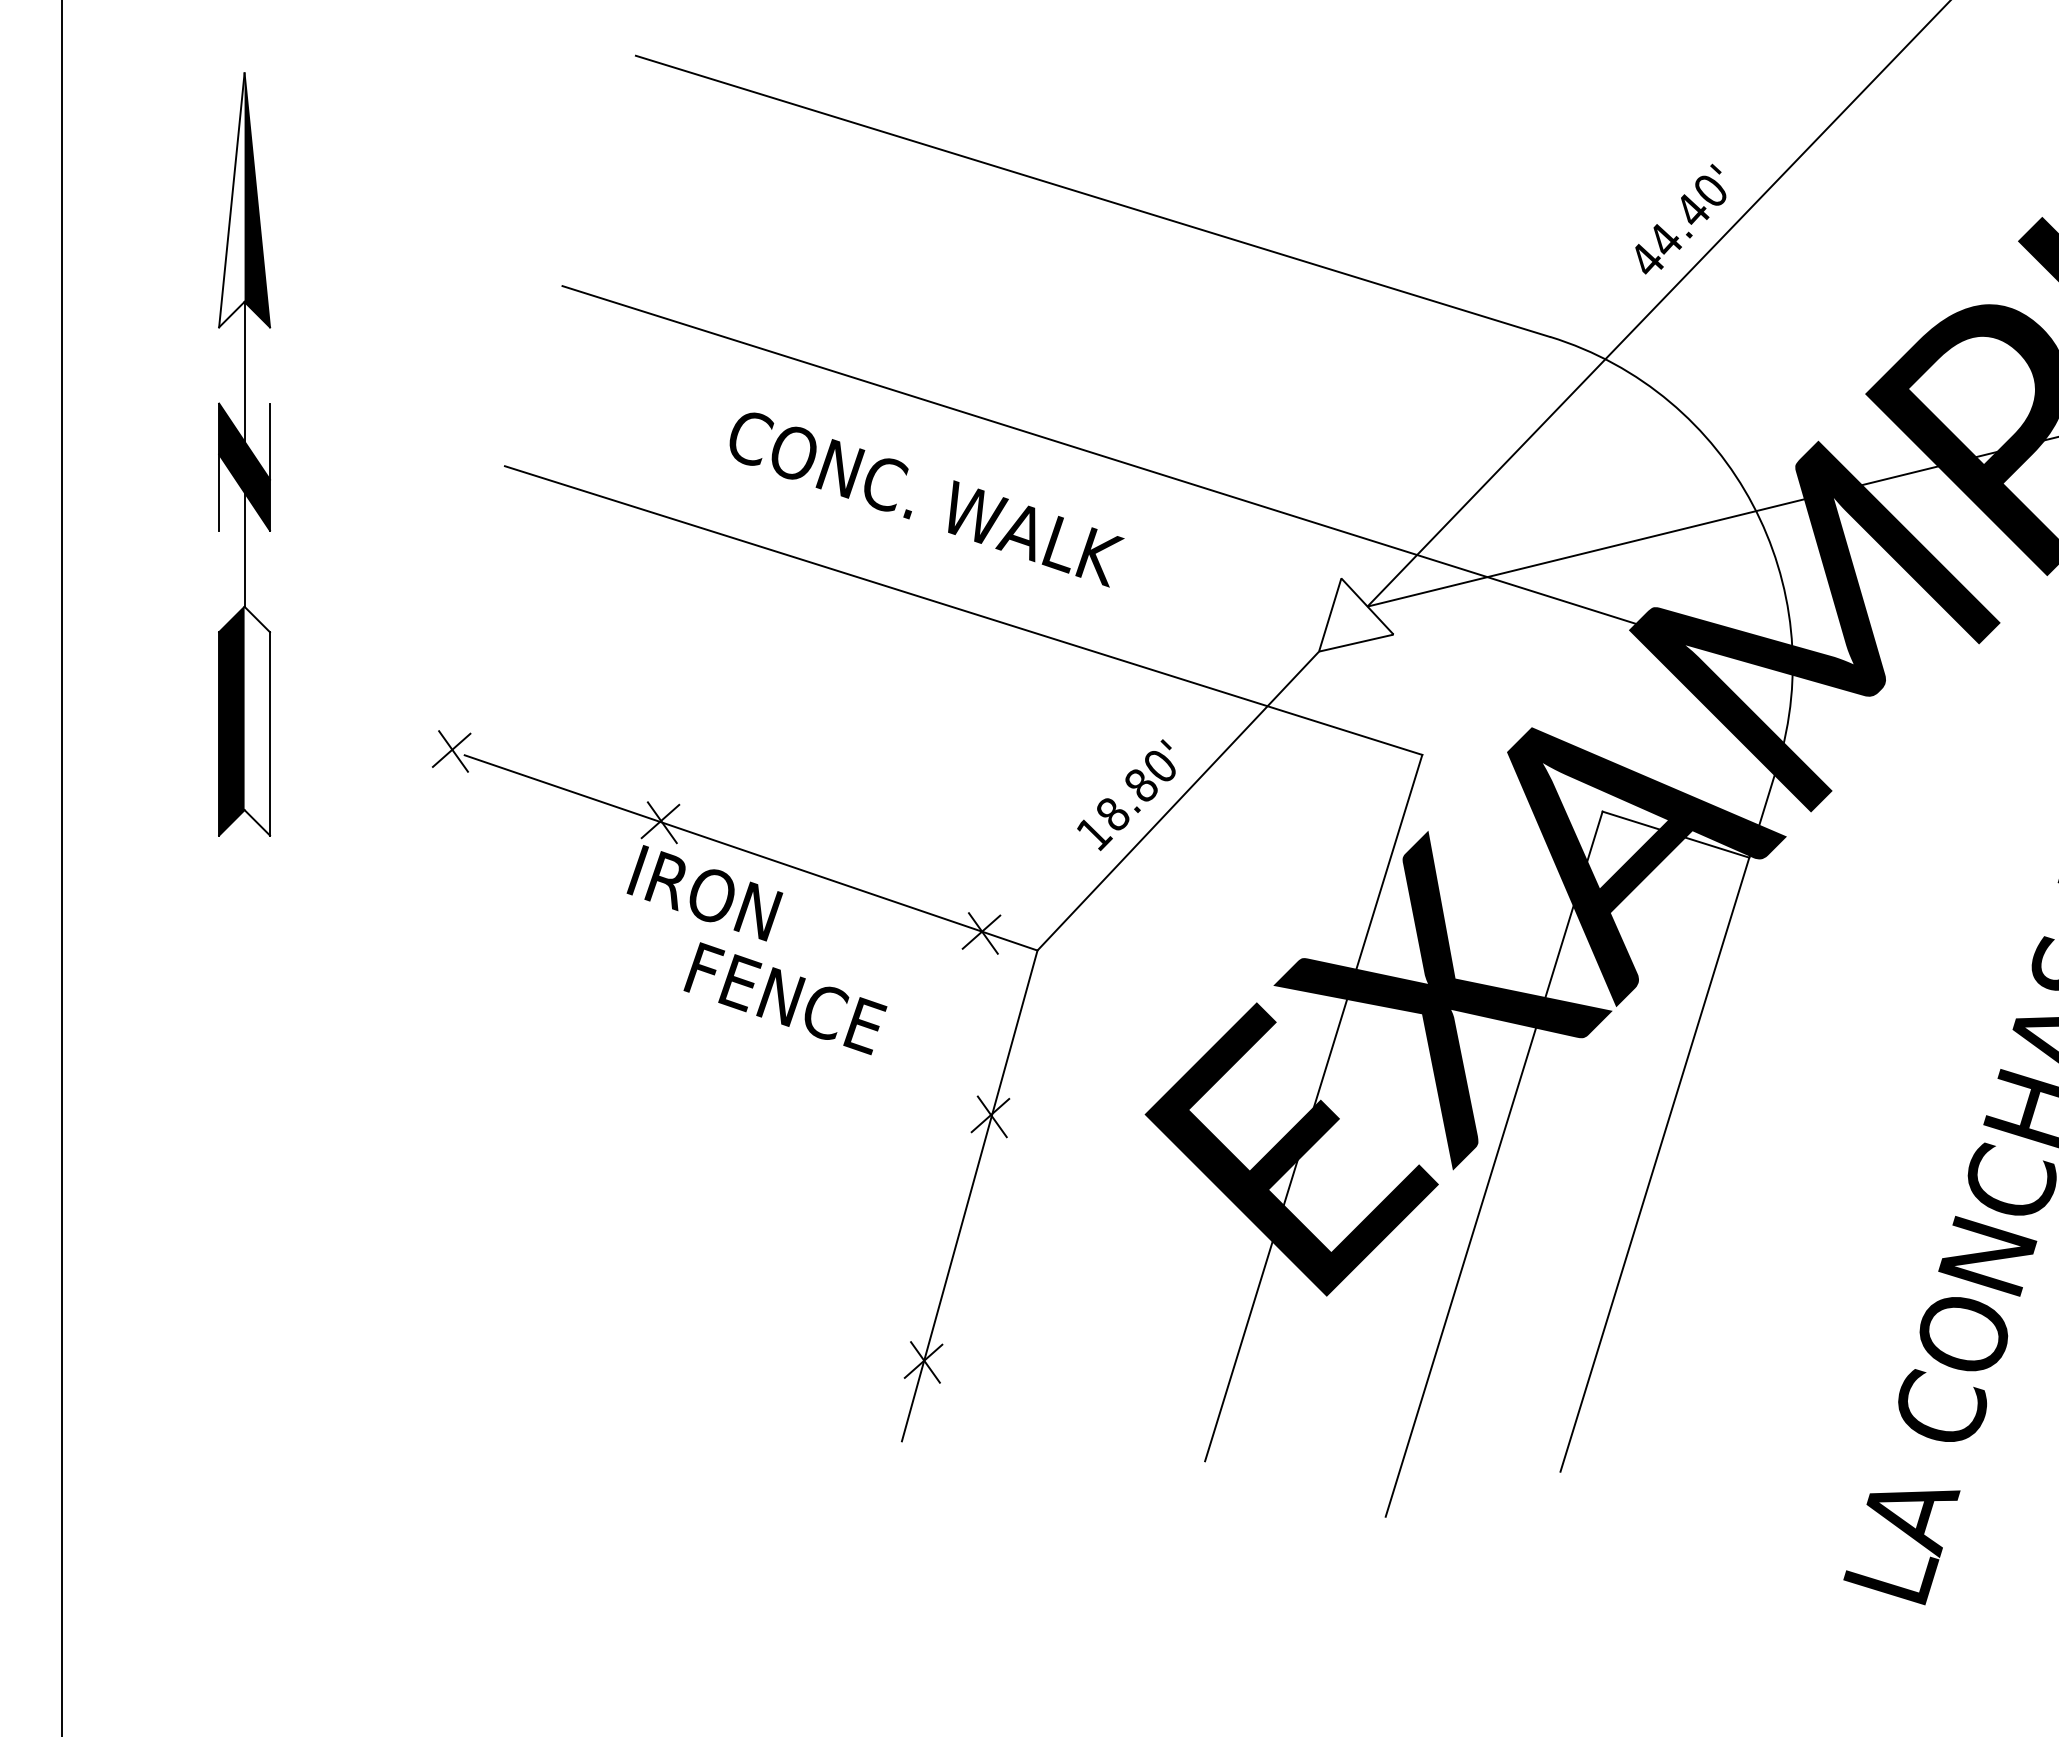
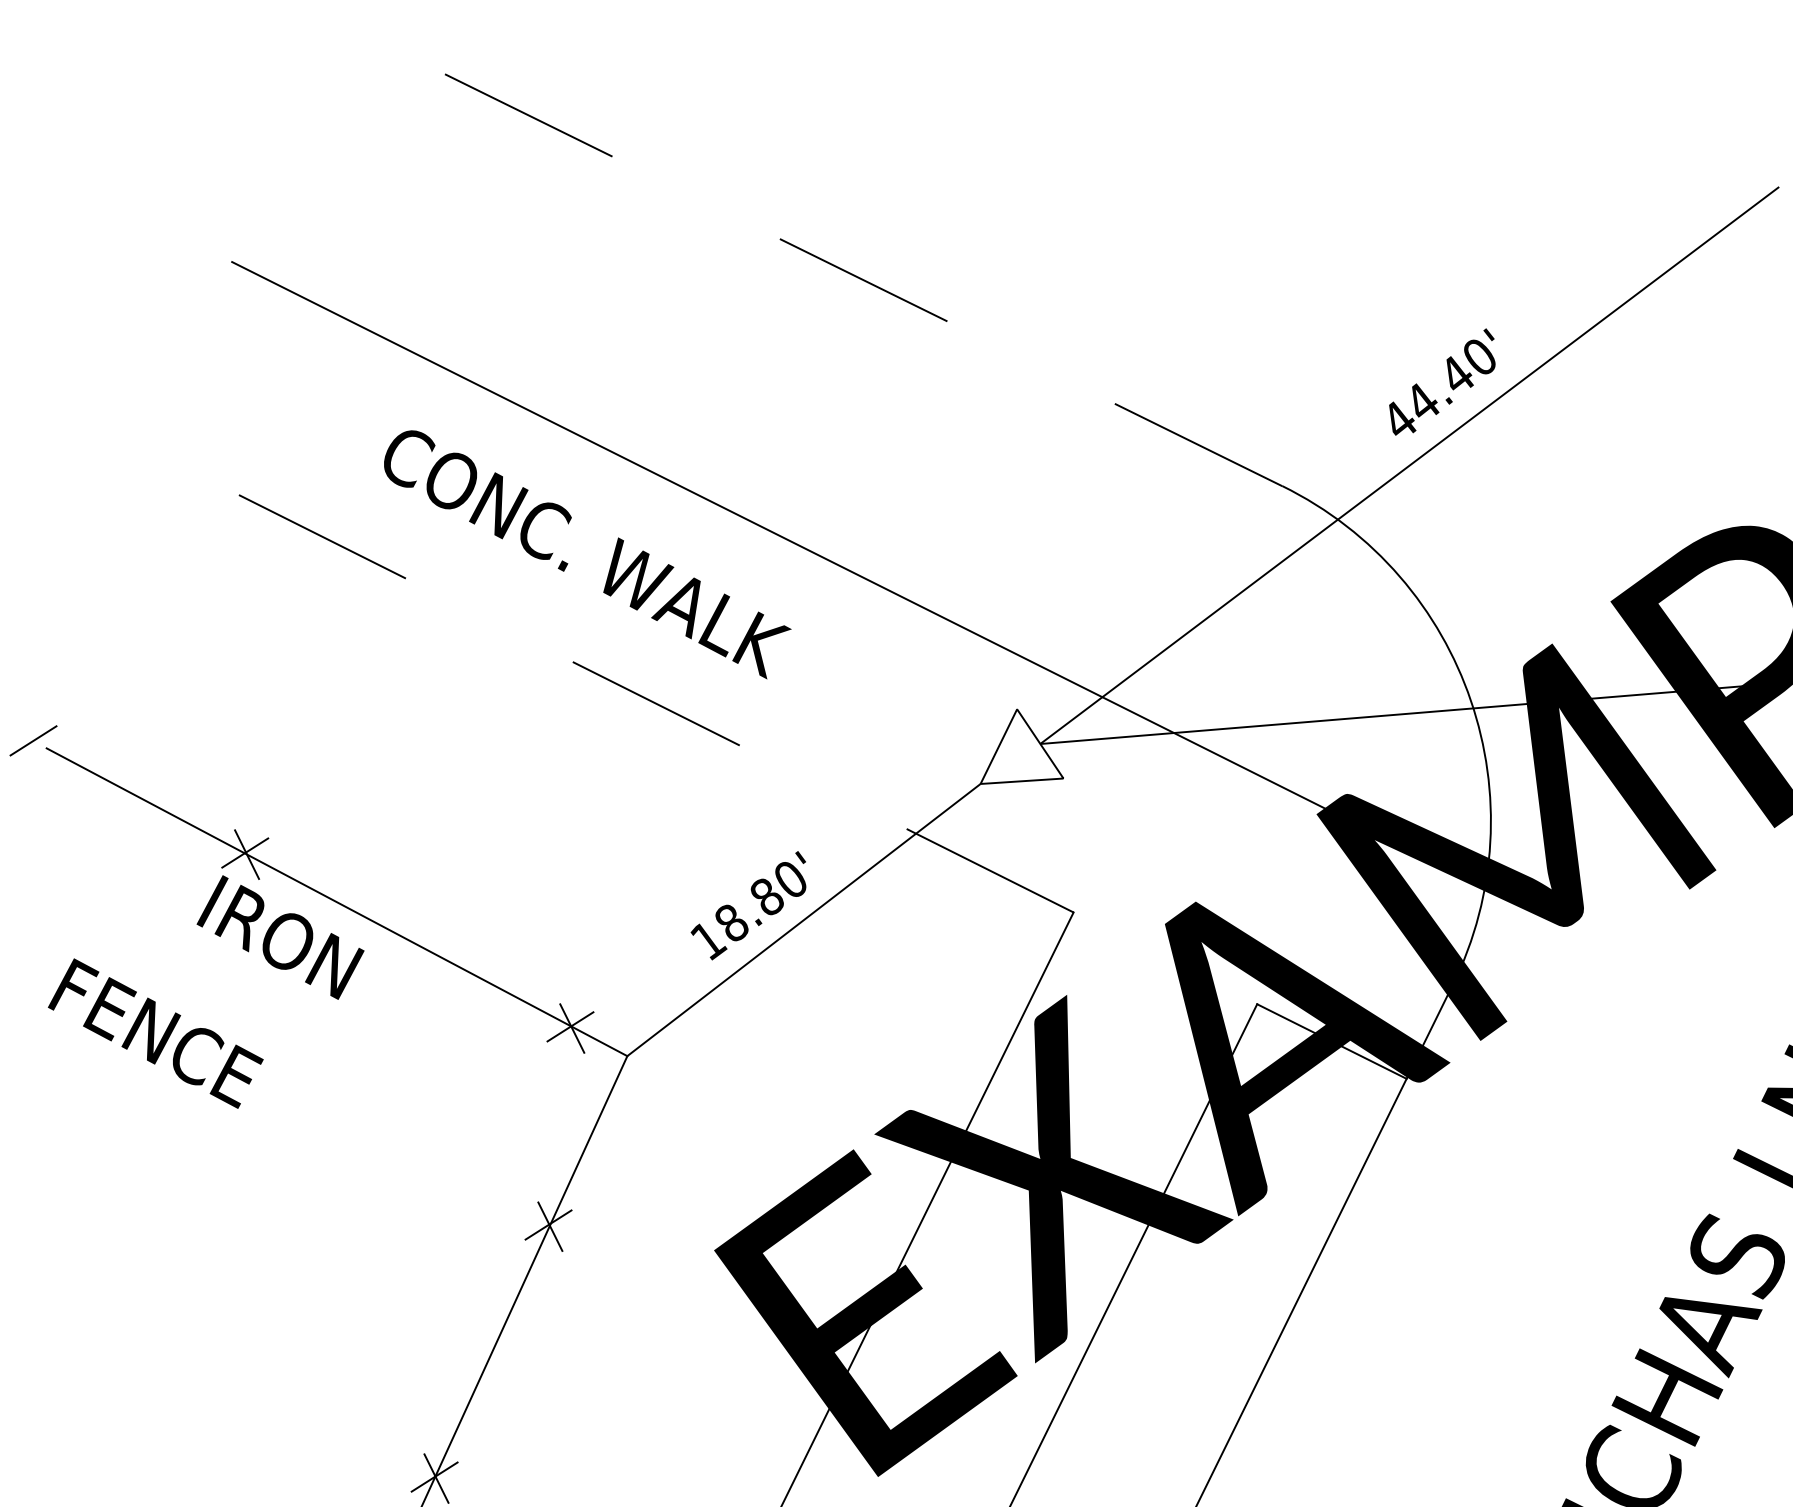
line: (1092, 196) -> (815, 257), solid -> dashed
line: (963, 610) -> (606, 678), solid -> dashed
line: (453, 751) -> (35, 742), removed
text: (785, 998) -> (155, 1033), moved

